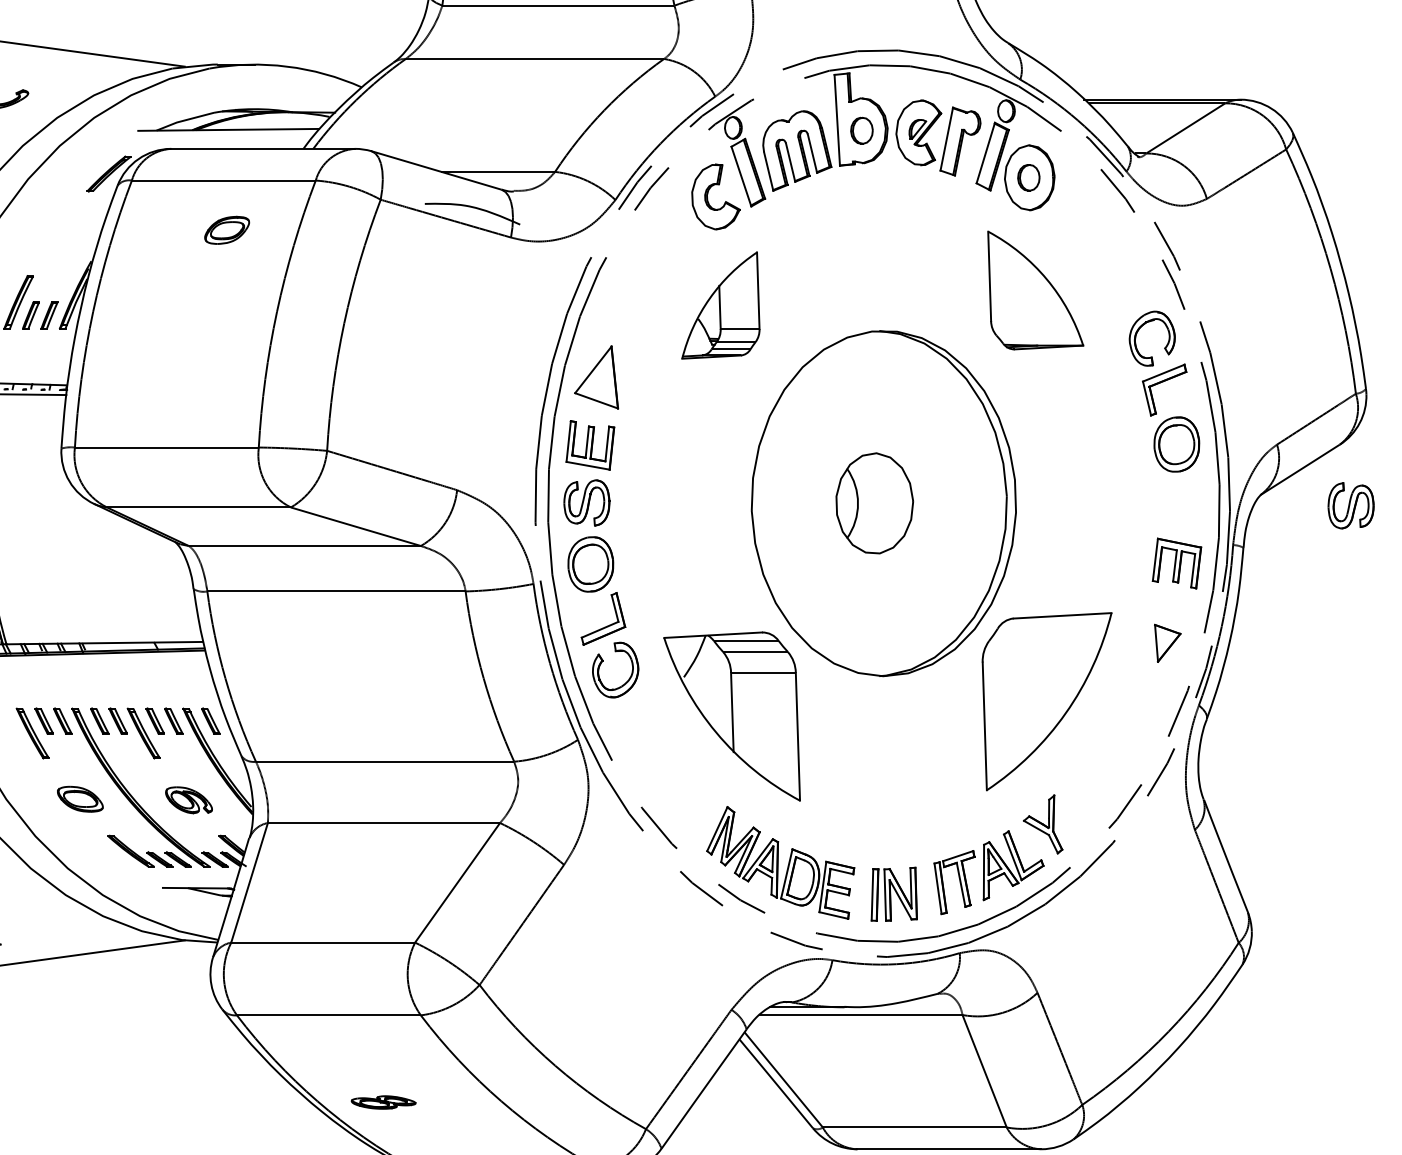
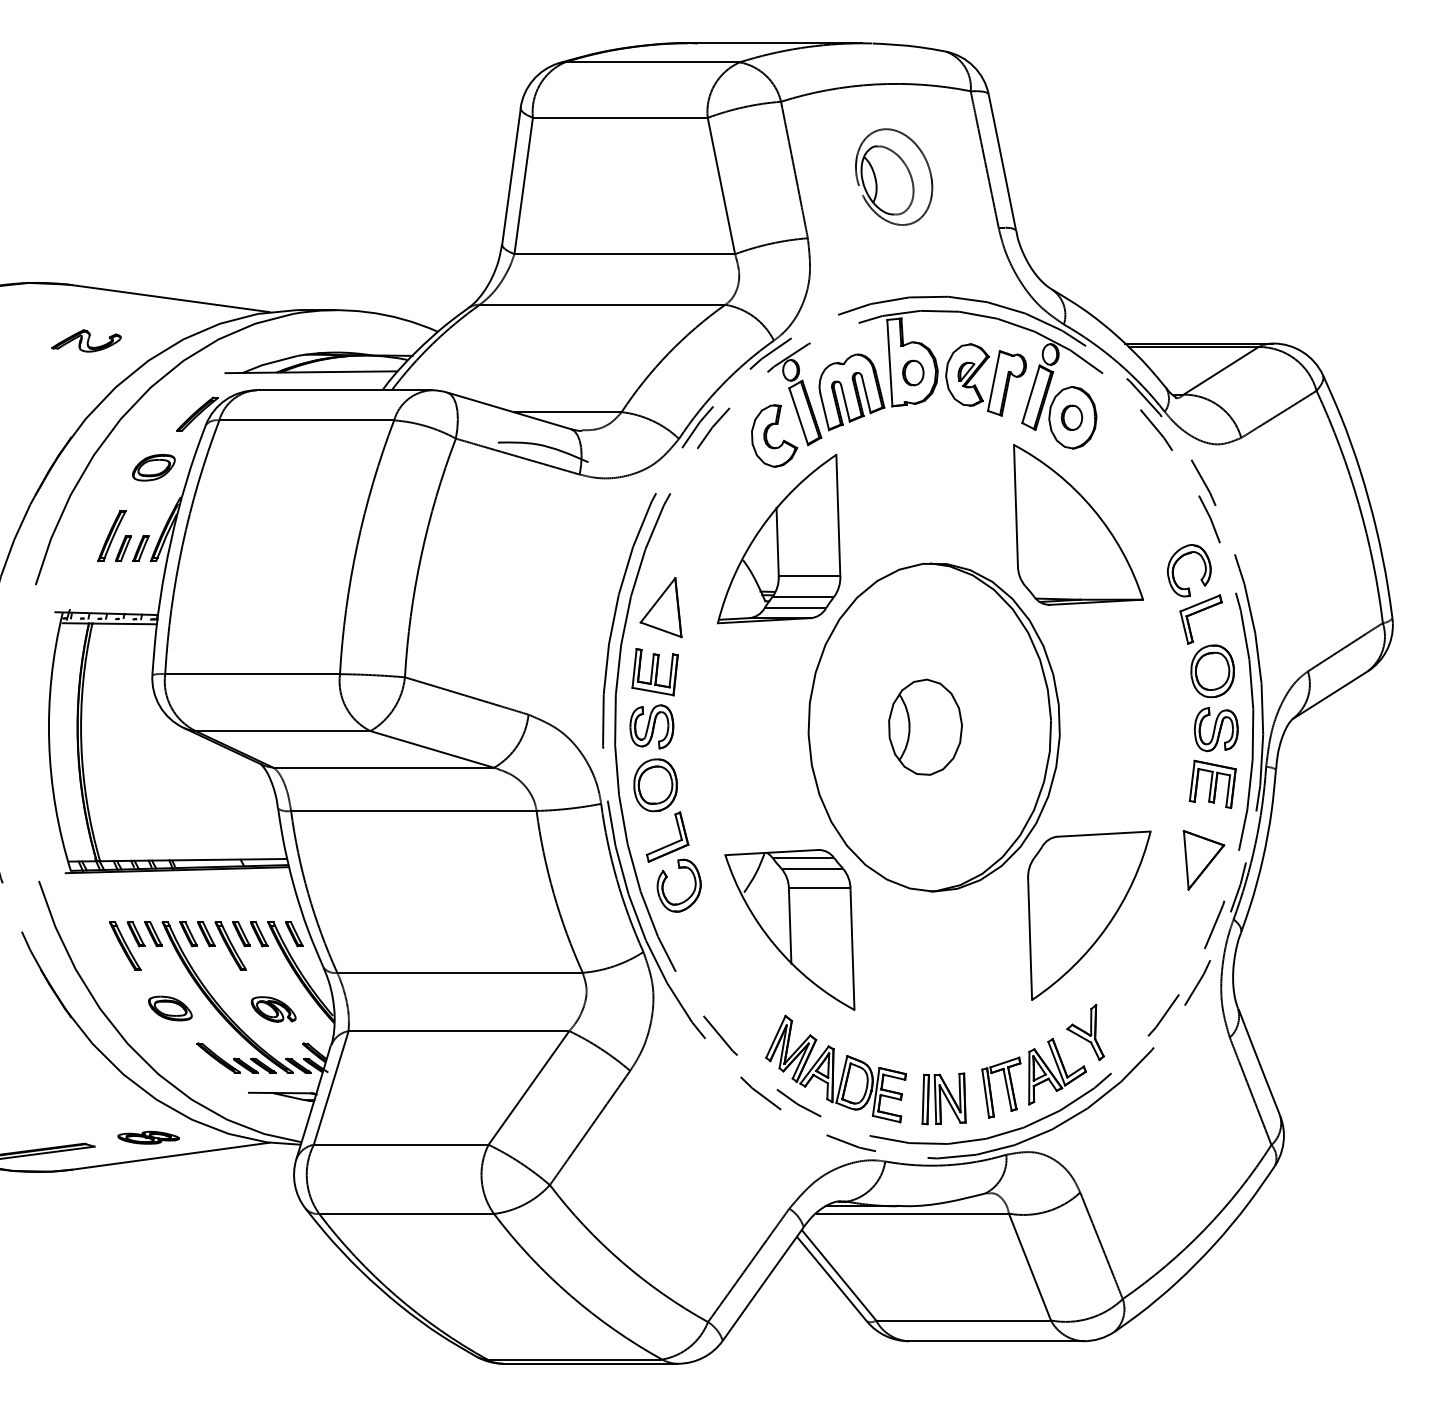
part: (226, 230) -> (153, 467), moved
part: (1035, 290) -> (1078, 524), size x1.43
part: (721, 305) -> (779, 539), size x1.67
part: (1351, 505) -> (1216, 729), moved
part: (1167, 643) -> (1203, 860), size x1.67
part: (383, 1102) -> (148, 1137), moved

